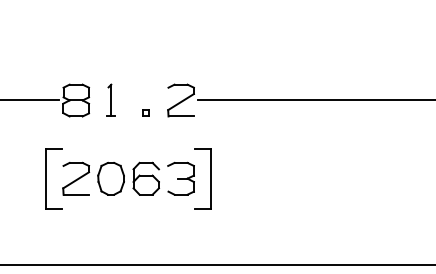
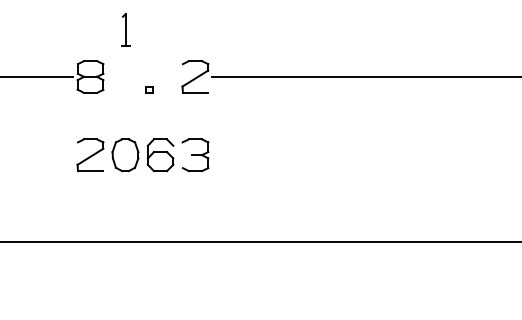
part: (111, 100) -> (125, 29), moved
part: (146, 113) -> (149, 89), moved
part: (46, 178) -> (60, 154), removed
part: (210, 178) -> (224, 154), removed

